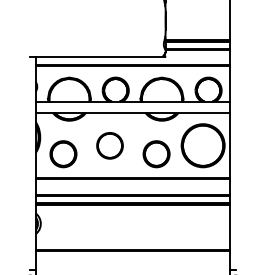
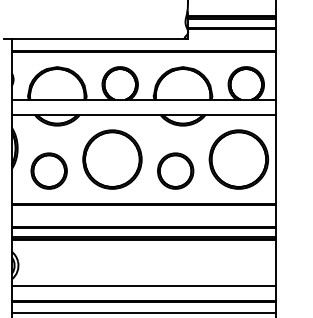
part: (109, 145) -> (111, 159), size x1.67
line: (132, 238) -> (142, 285), added
line: (132, 258) -> (142, 312), added

